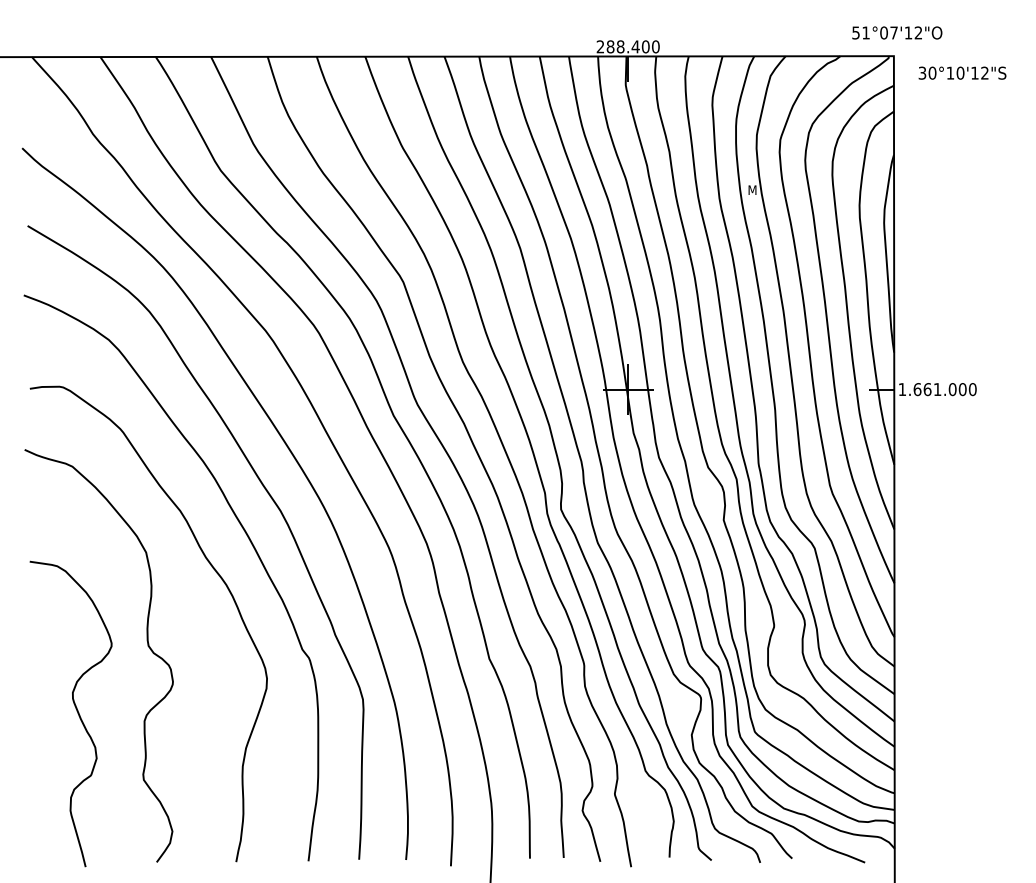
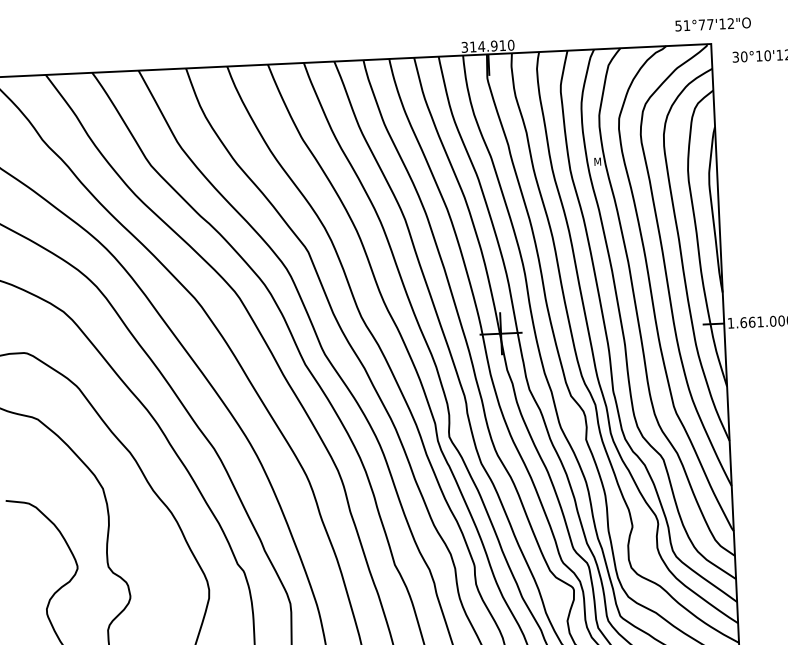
text: (883, 32) -> (701, 24), 51°07'12"O -> 51°77'12"O
text: (622, 46) -> (483, 46), 288.400 -> 314.910

